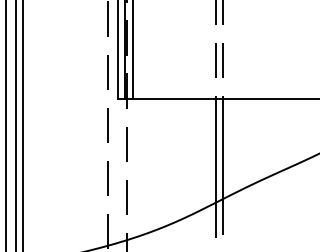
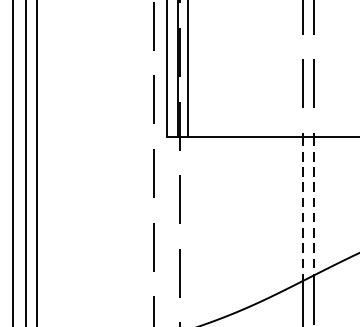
line: (223, 149) -> (314, 207), solid -> dashed
line: (215, 150) -> (302, 208), solid -> dashed

